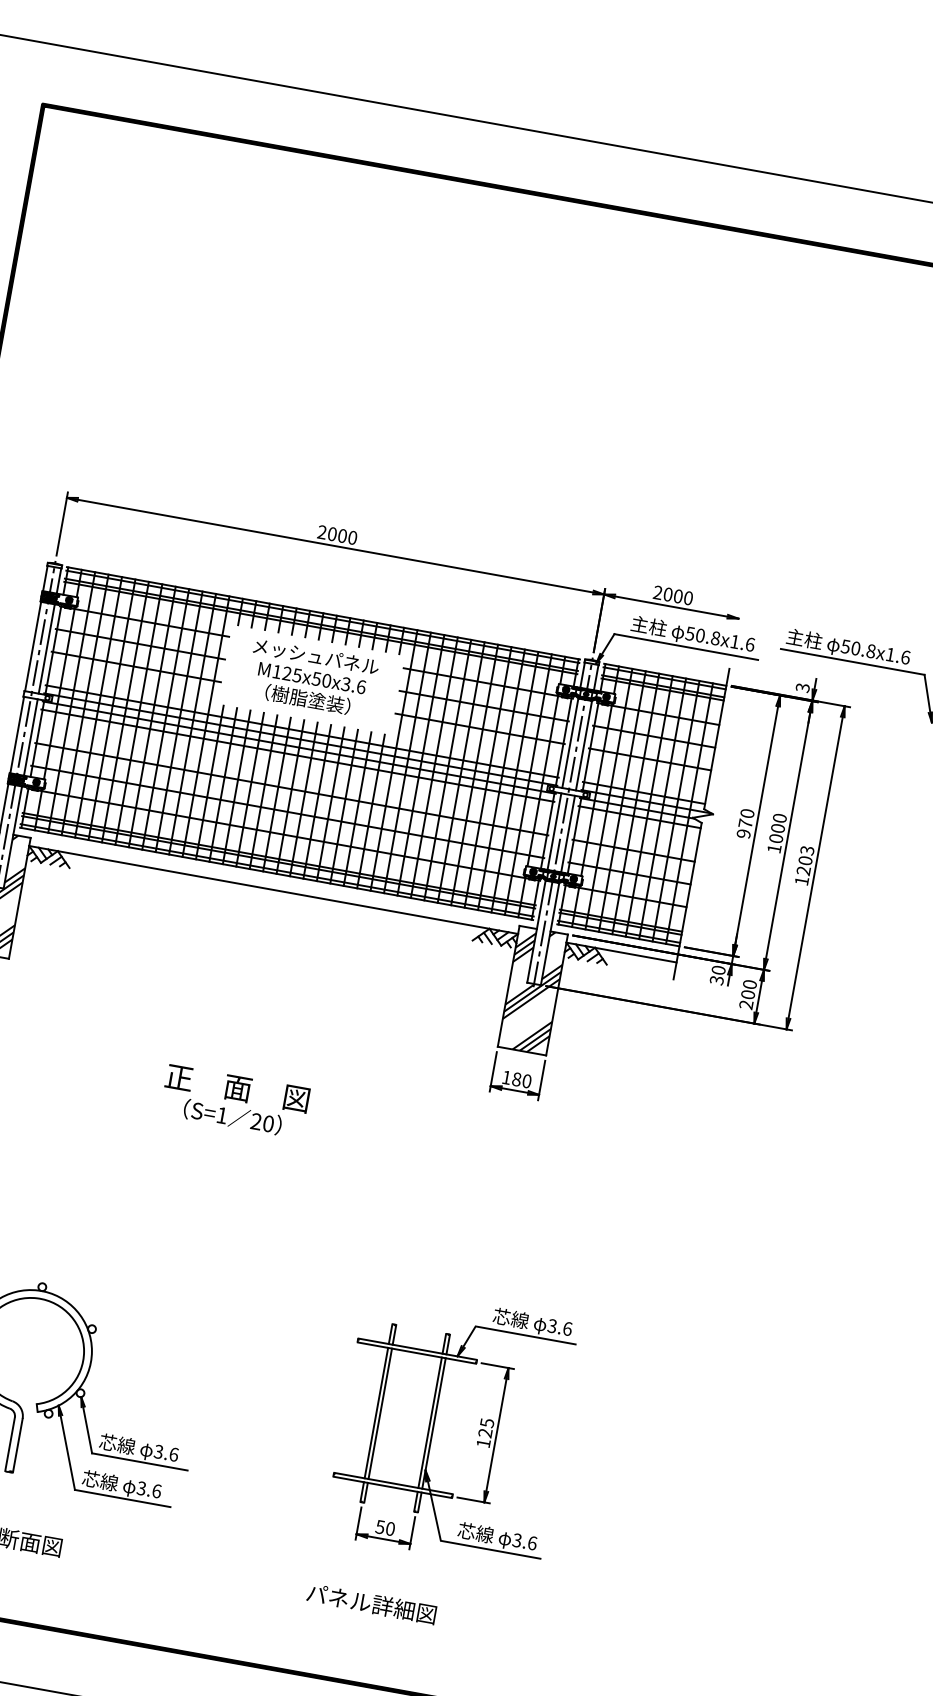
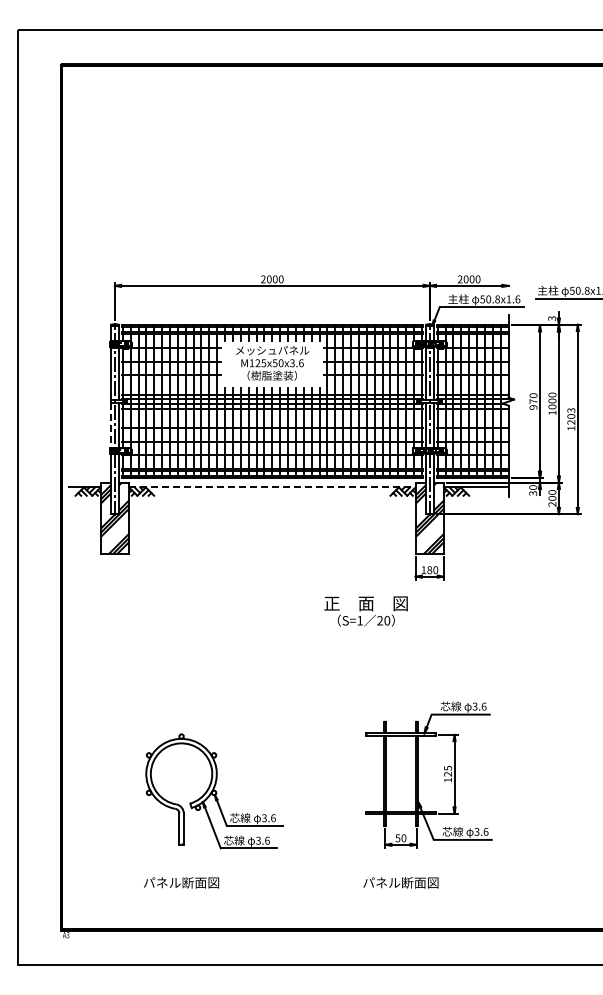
line: (16, 736) -> (110, 426), solid -> dashed
line: (273, 890) -> (272, 487), solid -> dashed
text: (234, 1101) -> (365, 611), moved
text: (393, 1607) -> (413, 882), パネル詳細図 -> パネル断面図

